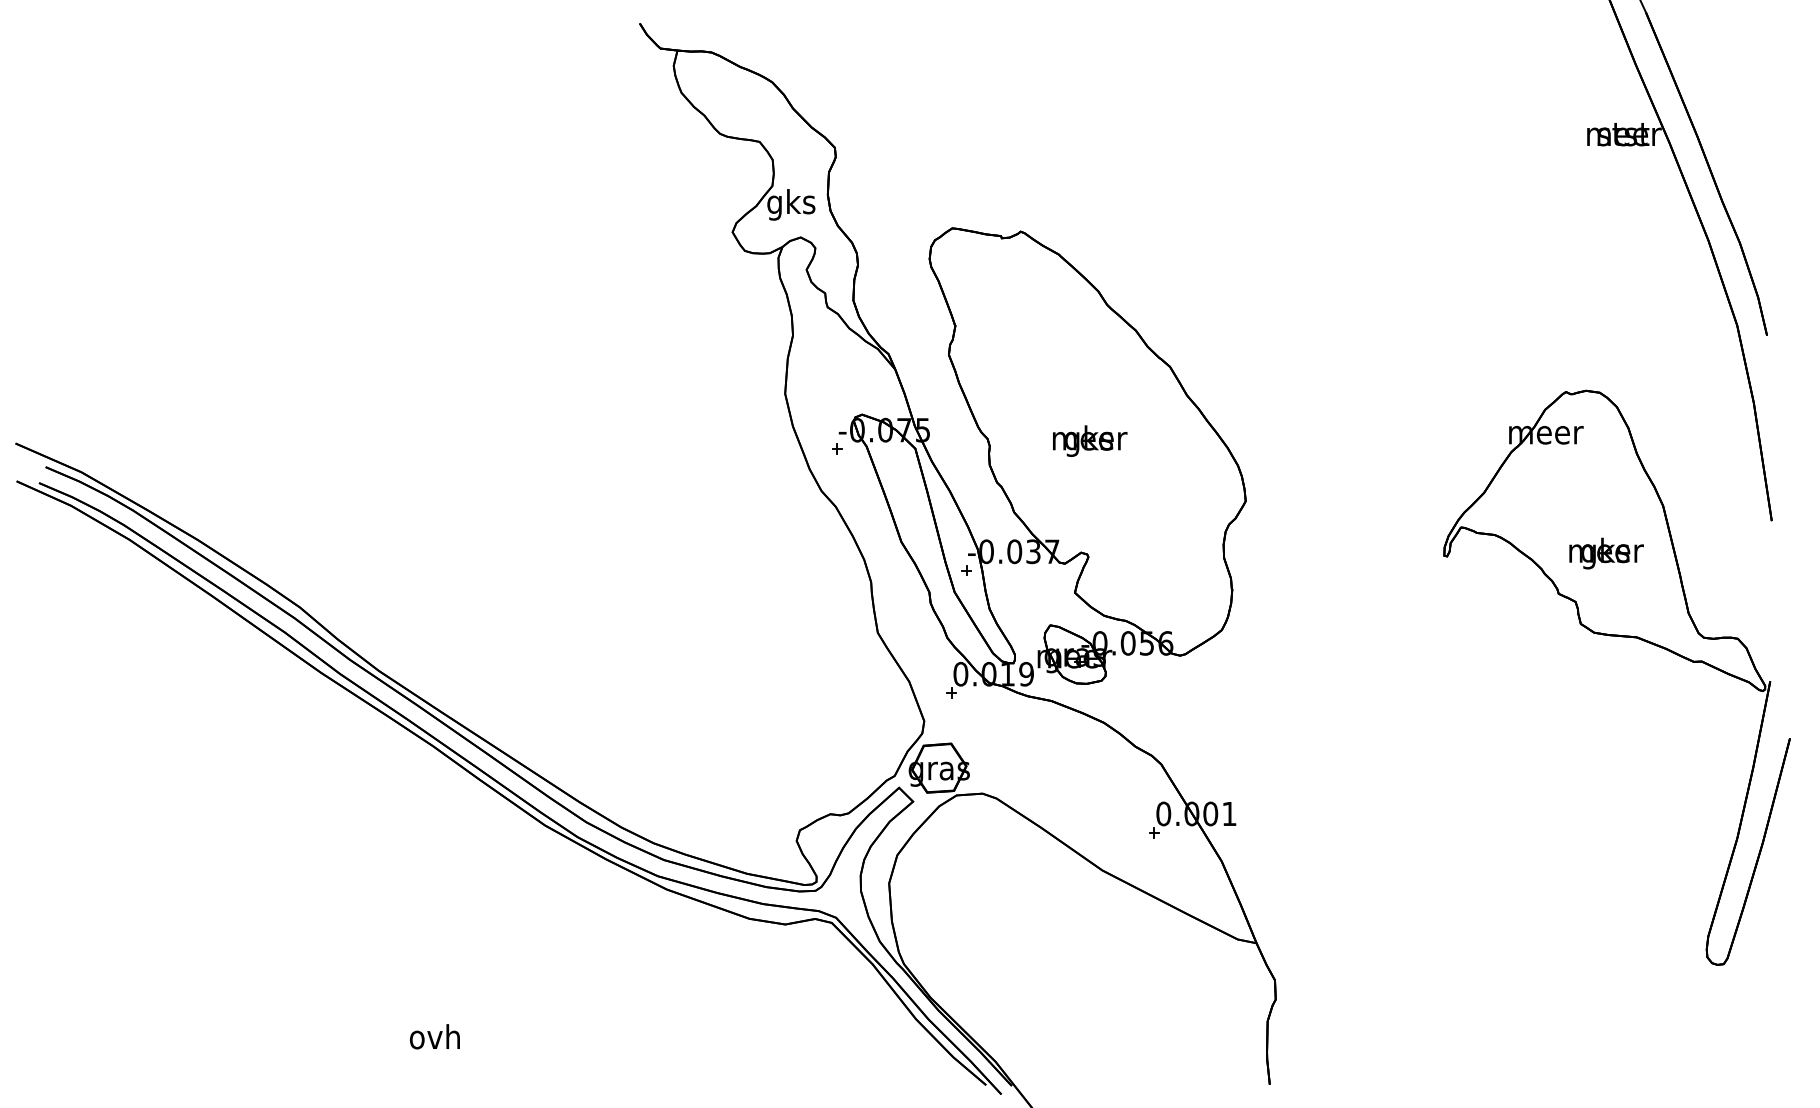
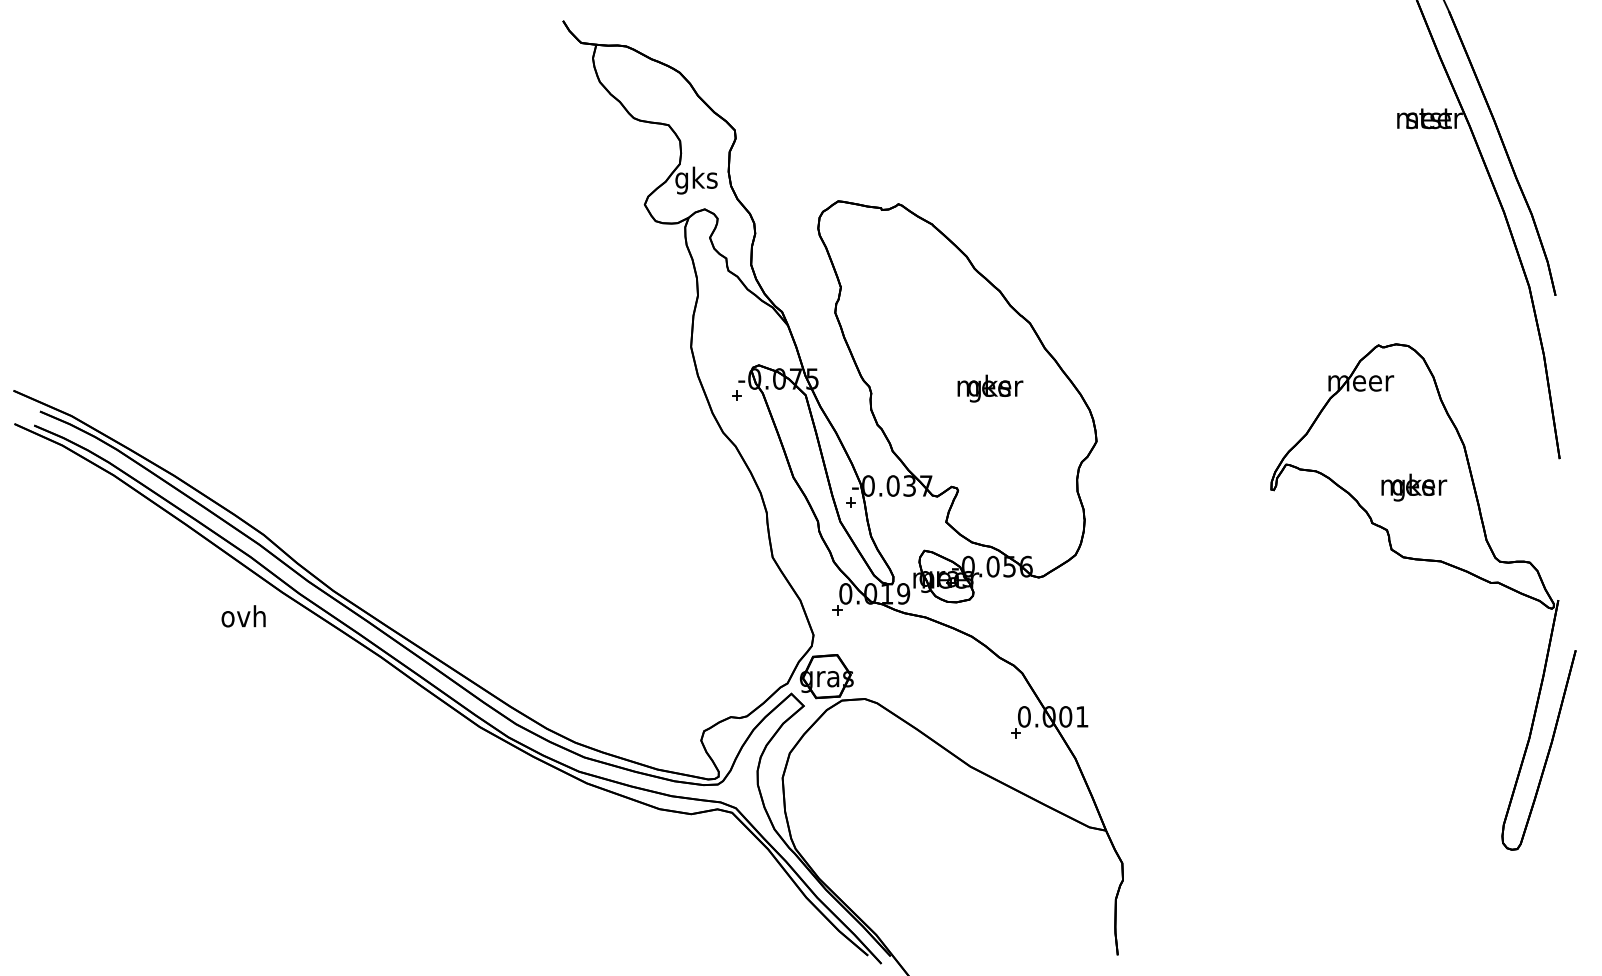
text: (1090, 440) -> (990, 388), moved
text: (434, 1036) -> (243, 616), moved

